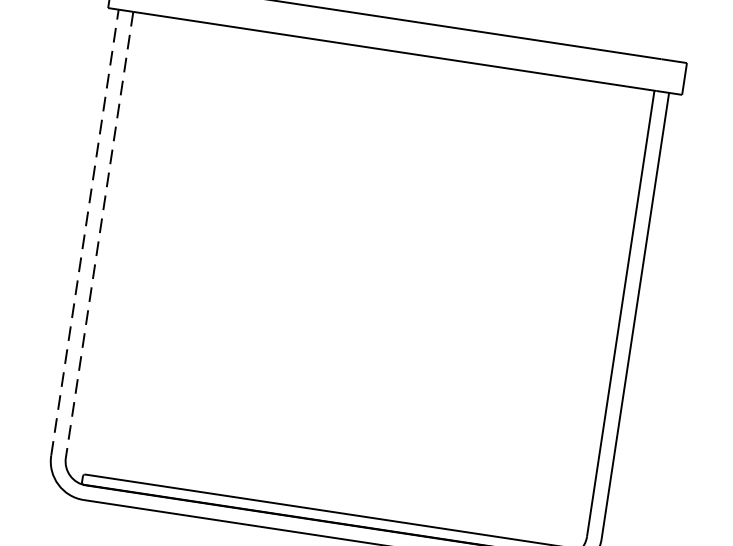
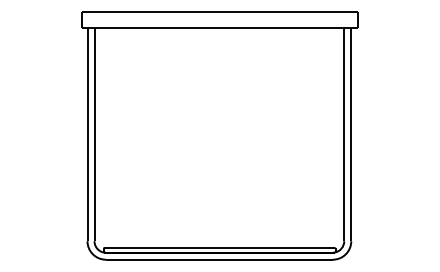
line: (84, 232) -> (87, 134), dashed -> solid
line: (99, 235) -> (94, 134), dashed -> solid

